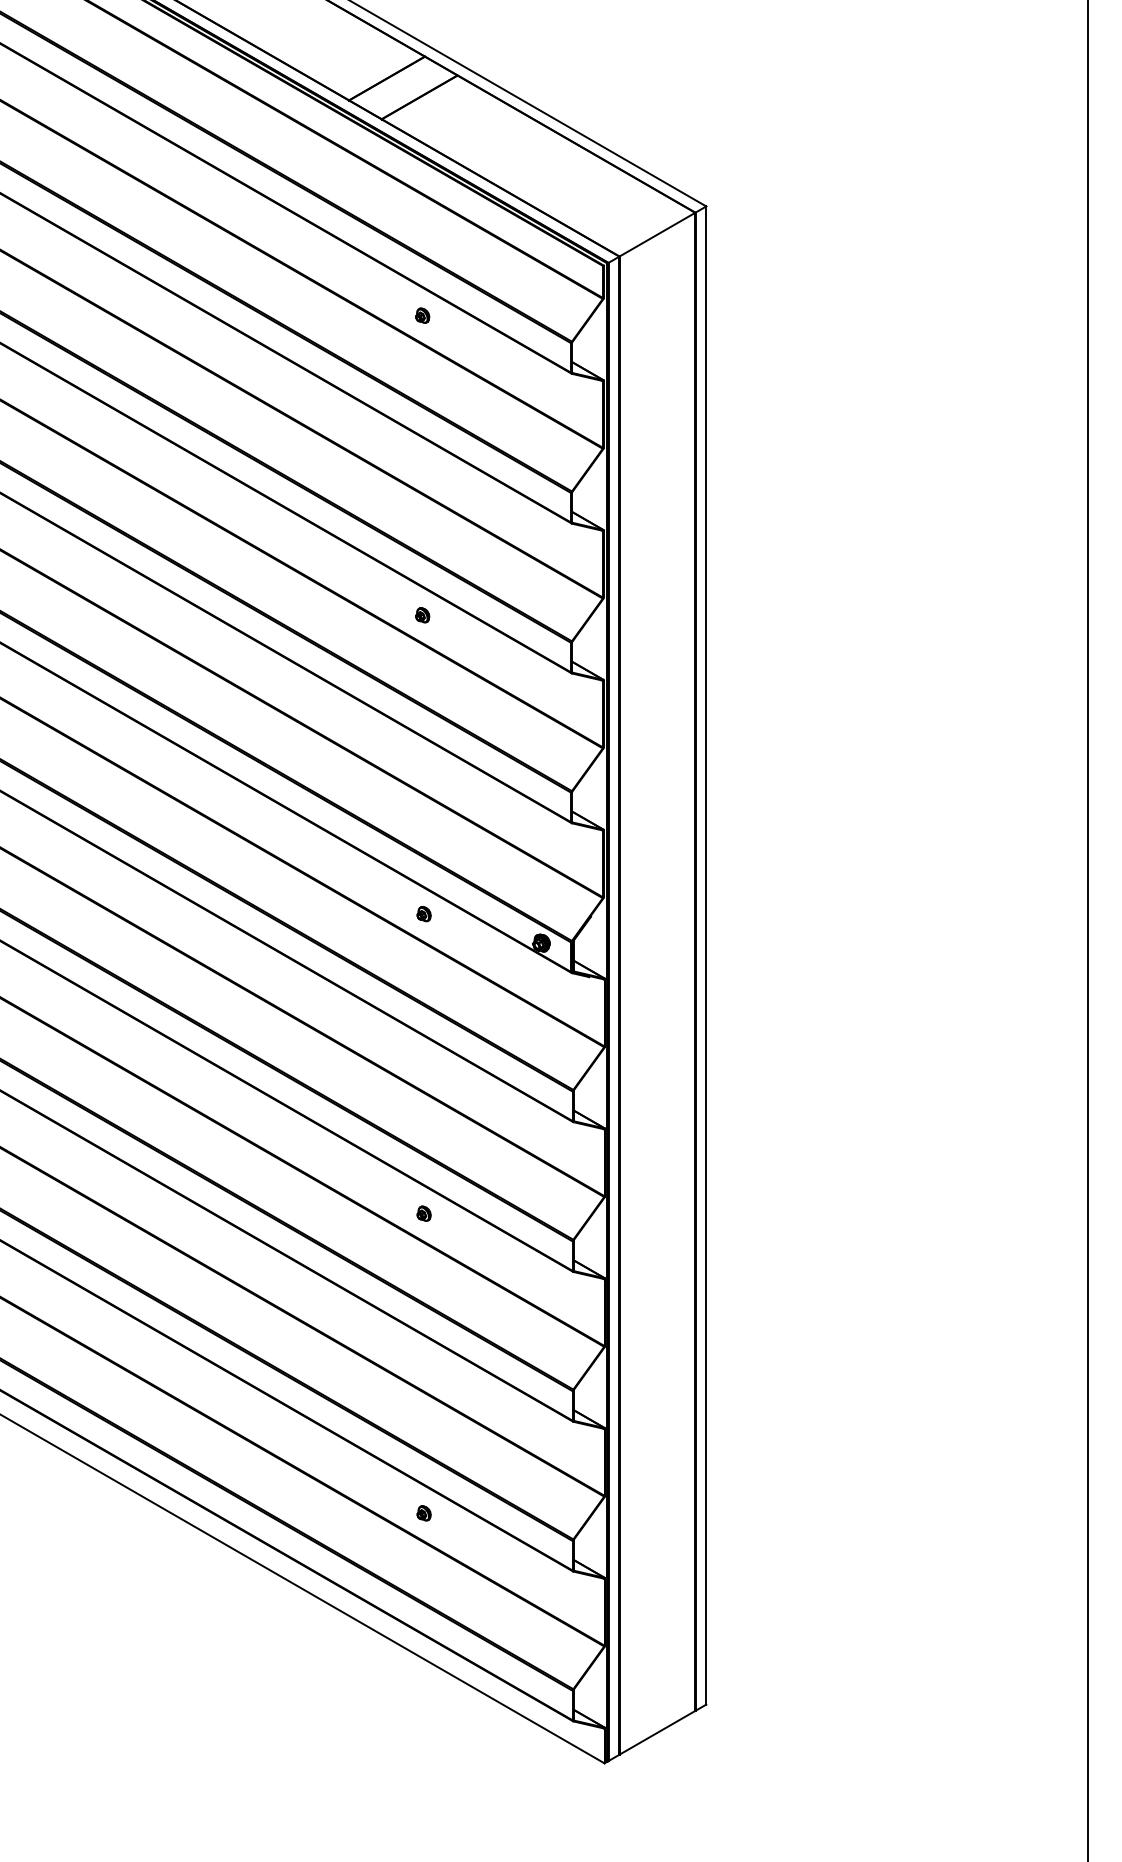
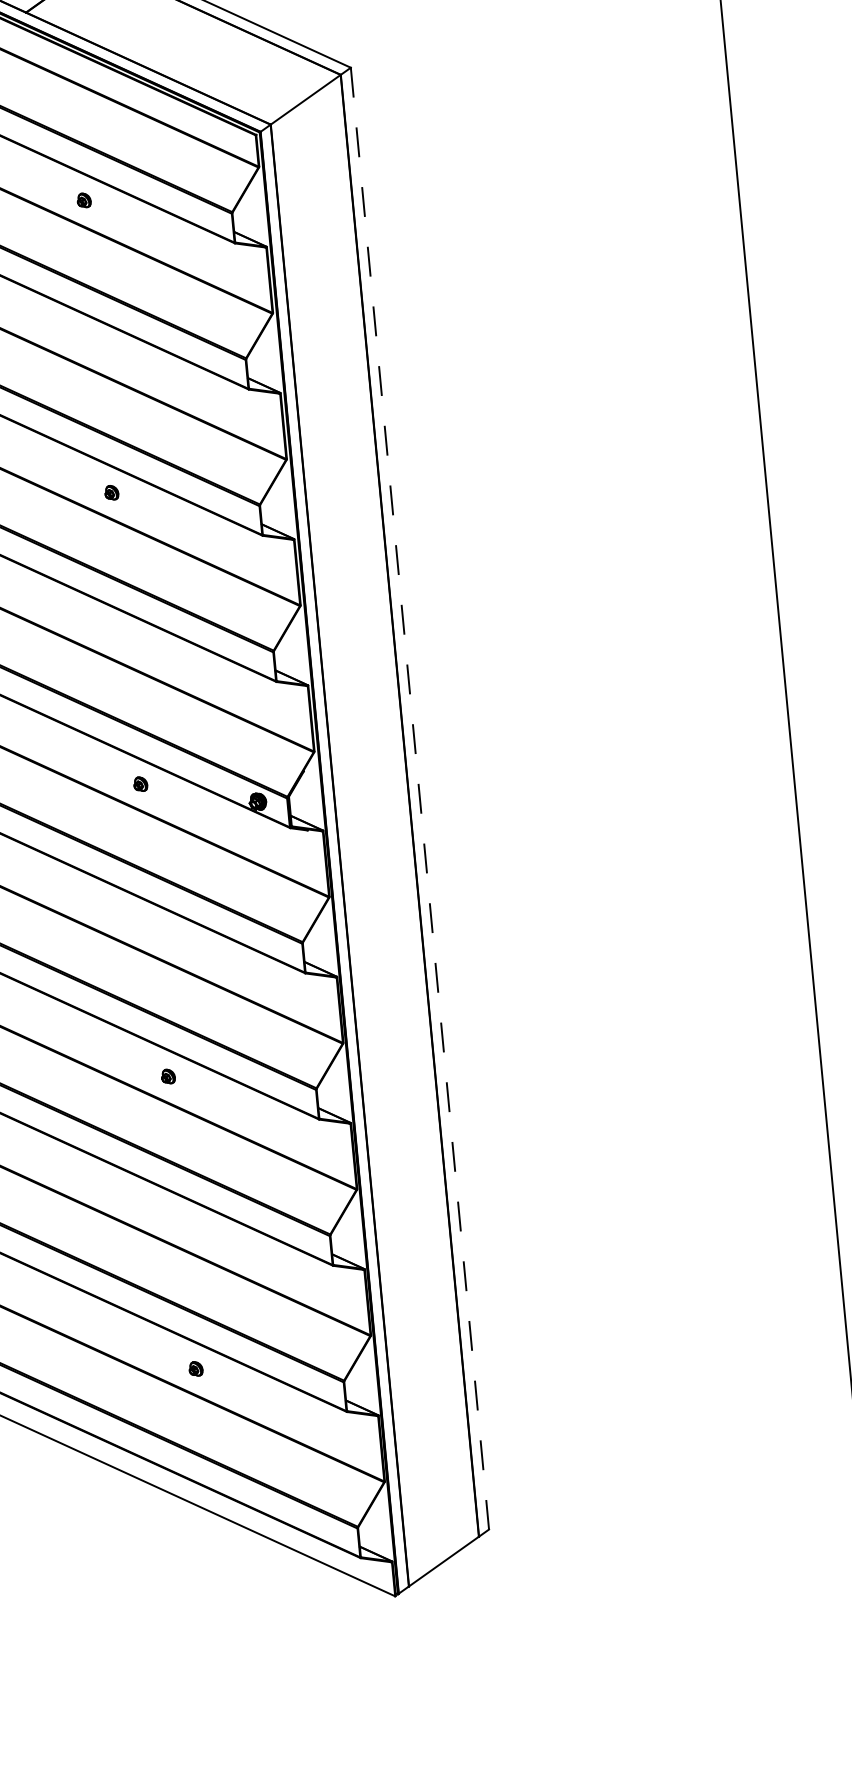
line: (706, 956) -> (420, 799), solid -> dashed

